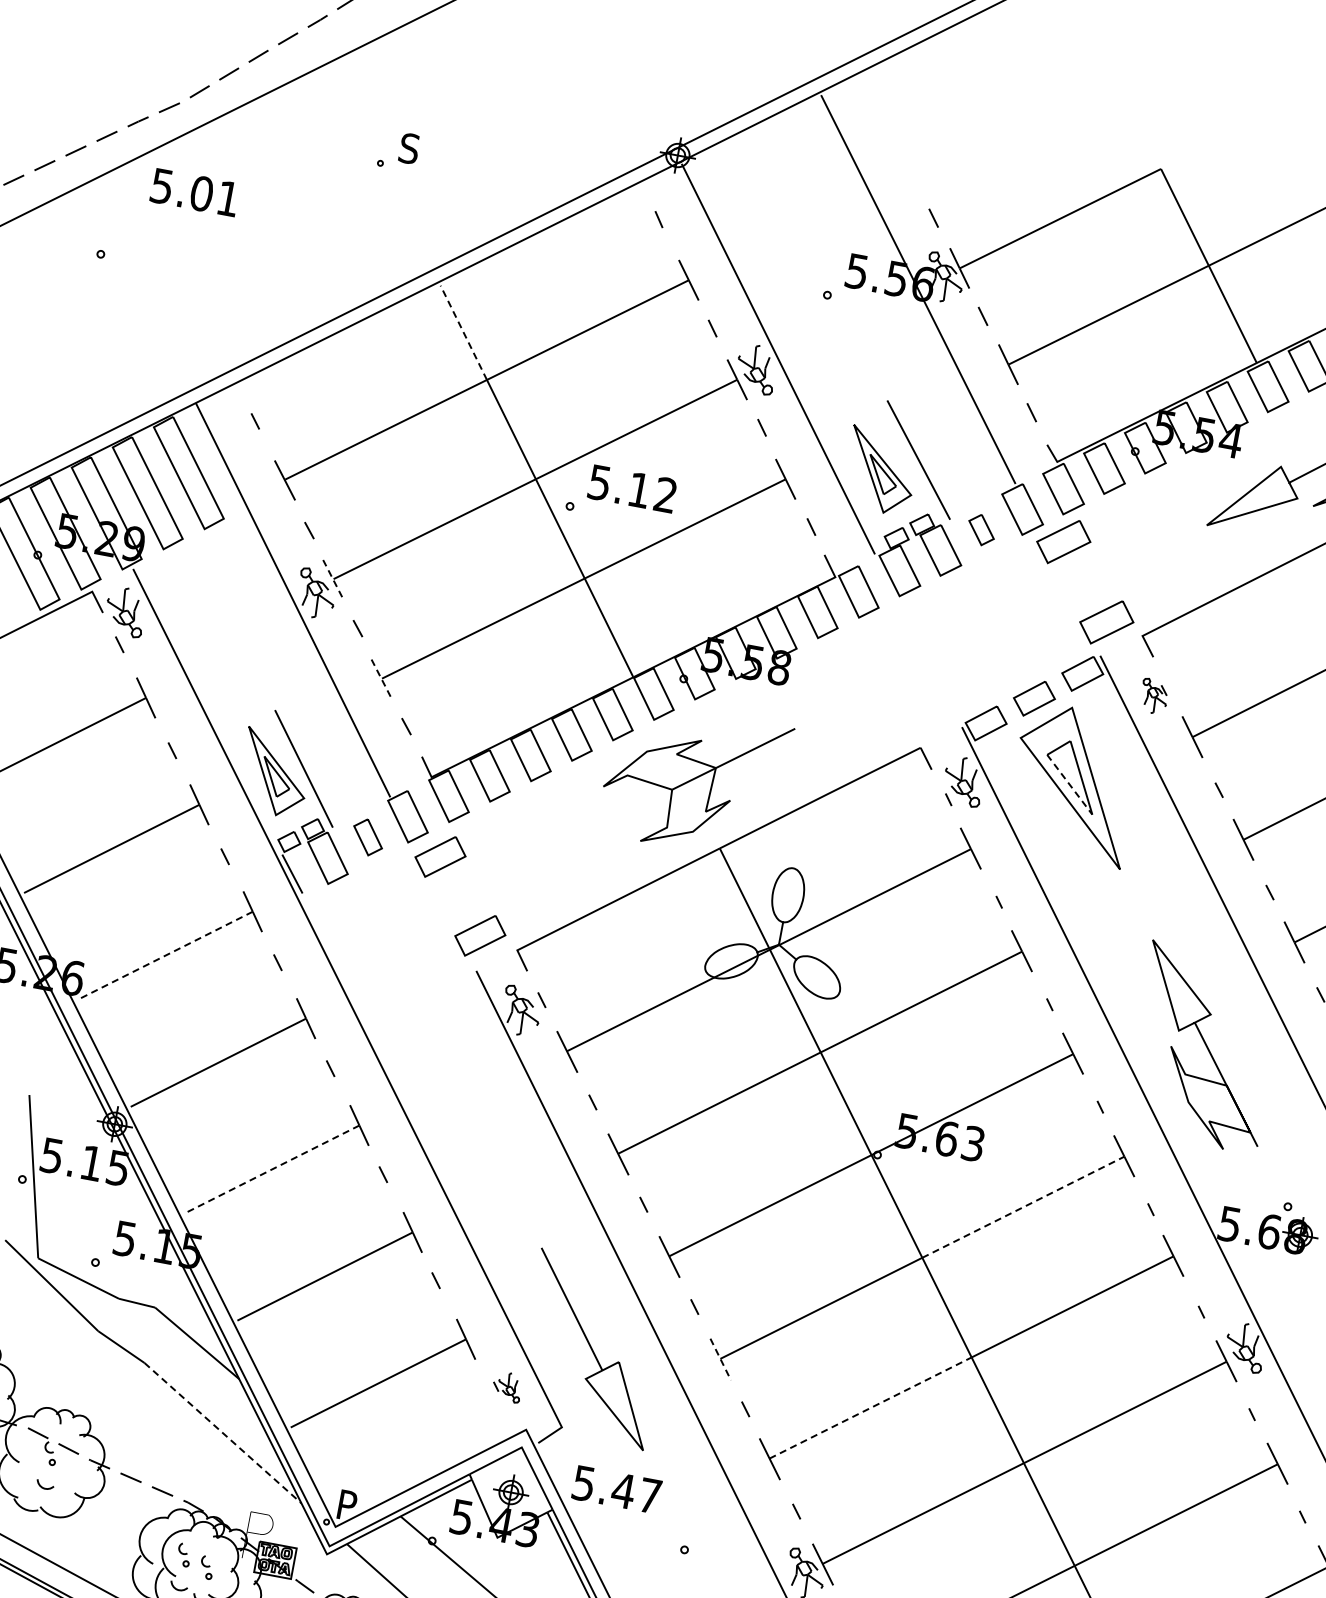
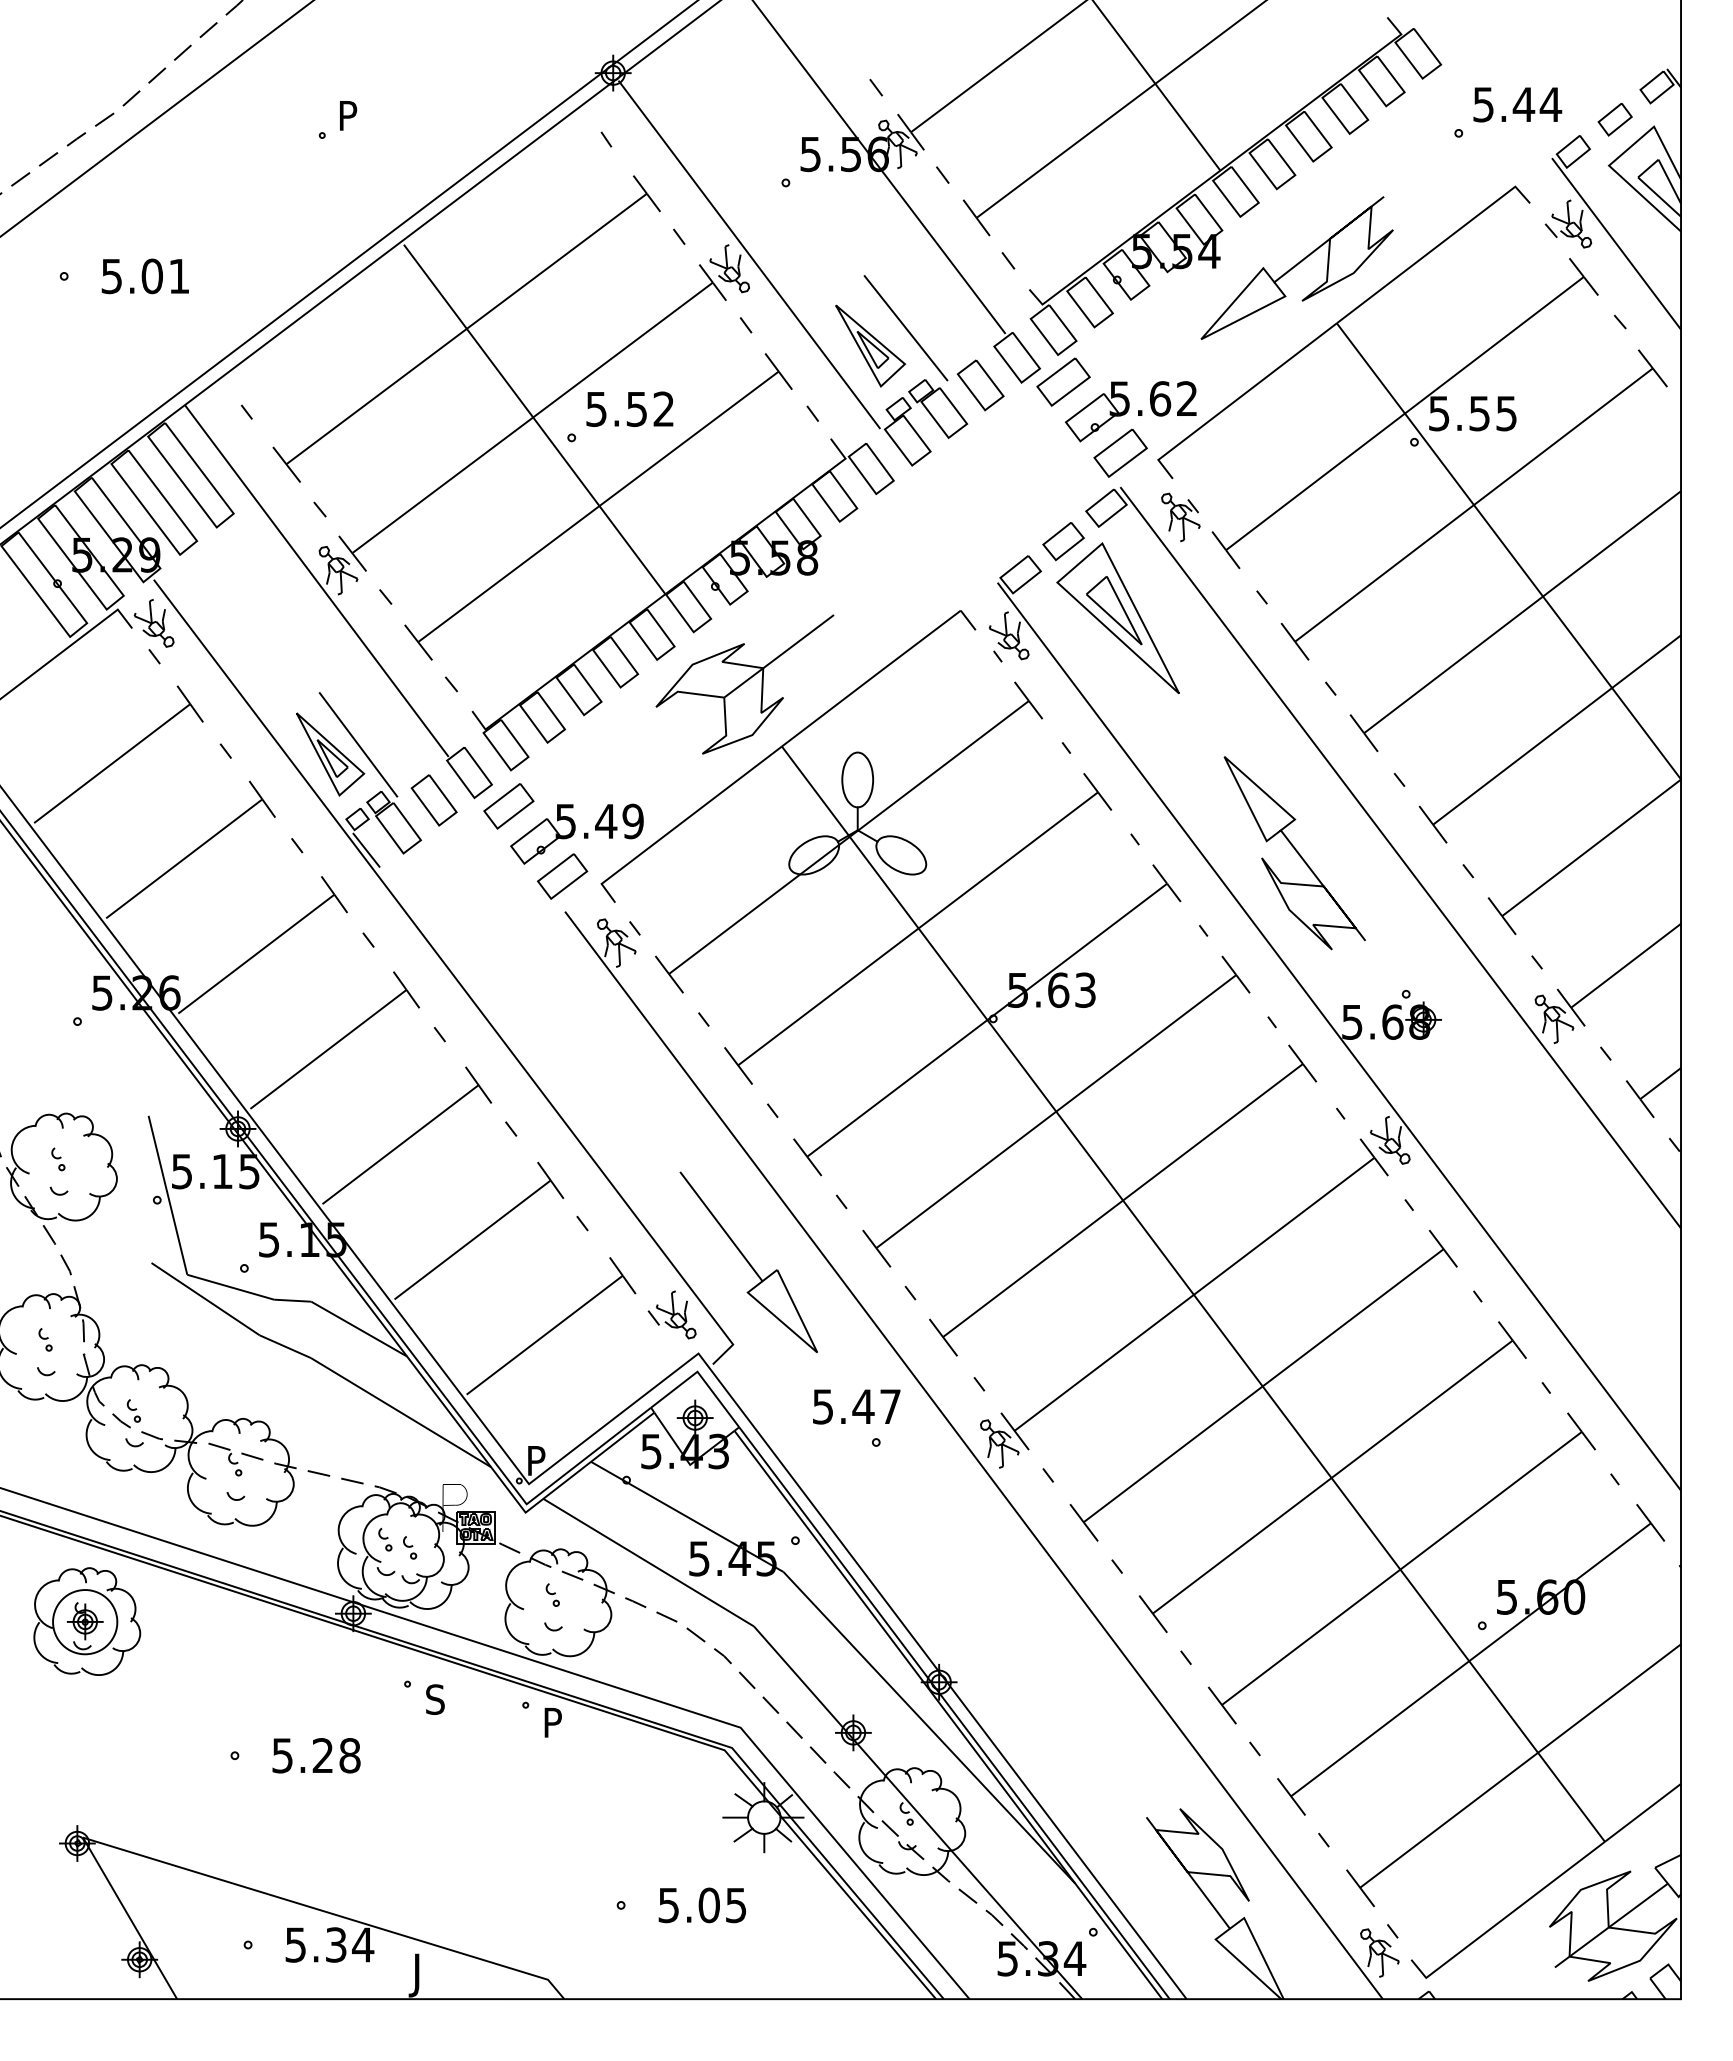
text: (408, 148) -> (347, 115), S -> P
text: (194, 192) -> (144, 276), moved
line: (463, 332) -> (435, 286), dashed -> solid
text: (638, 490) -> (636, 409), 5.12 -> 5.52
part: (981, 530) -> (980, 385), size x1.67
line: (334, 580) -> (353, 554), dashed -> solid
part: (1124, 583) -> (1130, 411), added
line: (381, 680) -> (418, 643), dashed -> solid
part: (1153, 696) -> (1180, 517), size x1.43
line: (1070, 784) -> (1114, 619), dashed -> solid
part: (367, 837) -> (433, 800), size x1.43
part: (501, 896) -> (576, 833), added
line: (165, 956) -> (256, 954), dashed -> solid
line: (271, 1169) -> (400, 1144), dashed -> solid
line: (1023, 1207) -> (1146, 1043), dashed -> solid
line: (721, 1360) -> (877, 1249), dashed -> solid
part: (506, 1386) -> (671, 1314), size x1.67
line: (871, 1407) -> (1033, 1268), dashed -> solid
line: (223, 1433) -> (401, 1412), dashed -> solid
text: (616, 1489) -> (856, 1406), moved

